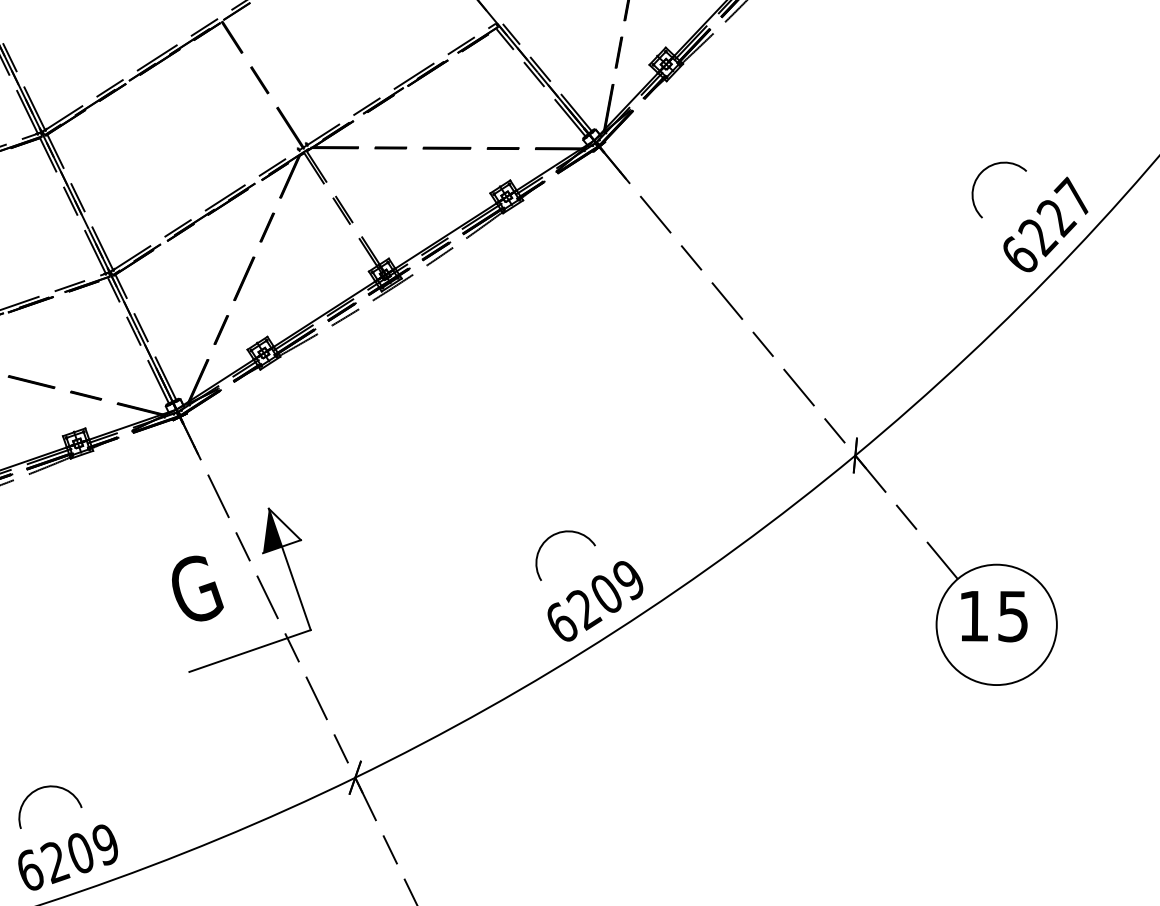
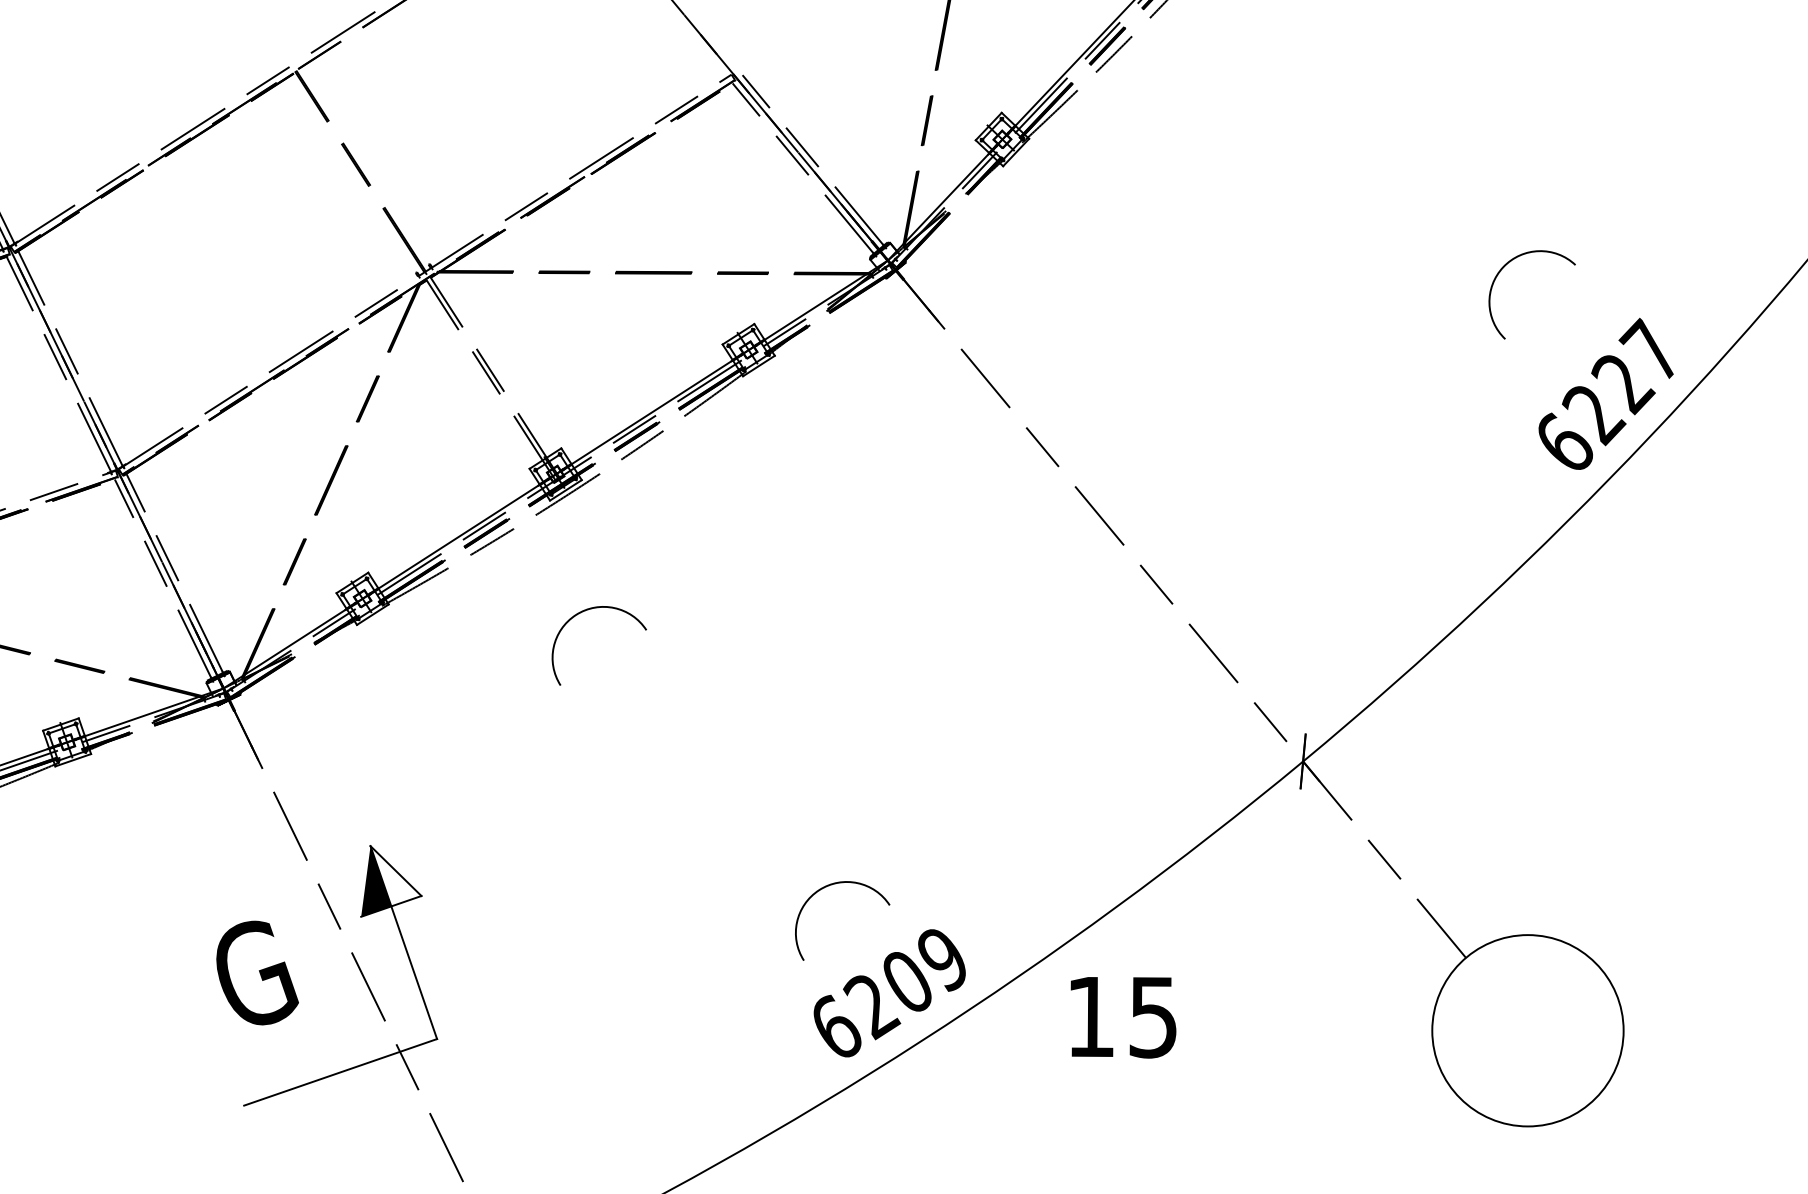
arc: (980, 175) -> (1502, 271), moved
arc: (408, 360) -> (592, 610), added
text: (994, 616) -> (1123, 1017), moved

